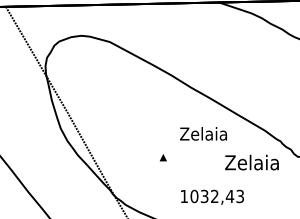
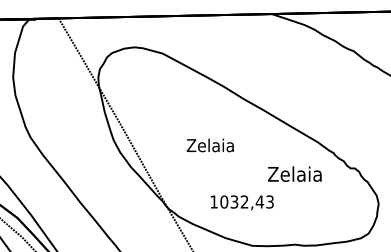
text: (202, 133) -> (209, 145), moved
part: (162, 156) -> (215, 168), removed
text: (251, 161) -> (294, 173), moved
text: (211, 196) -> (241, 202), moved

